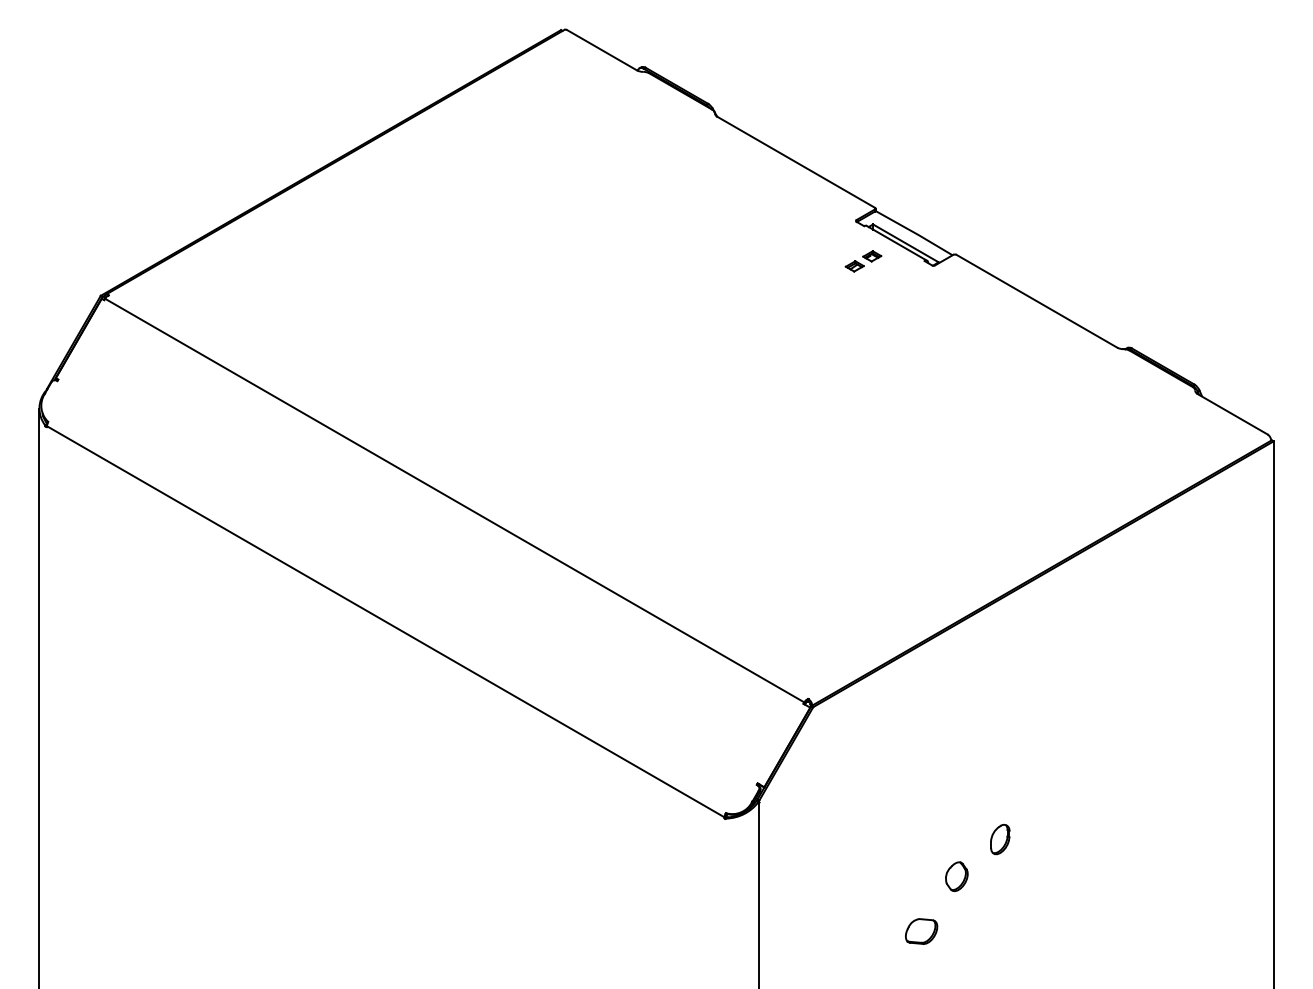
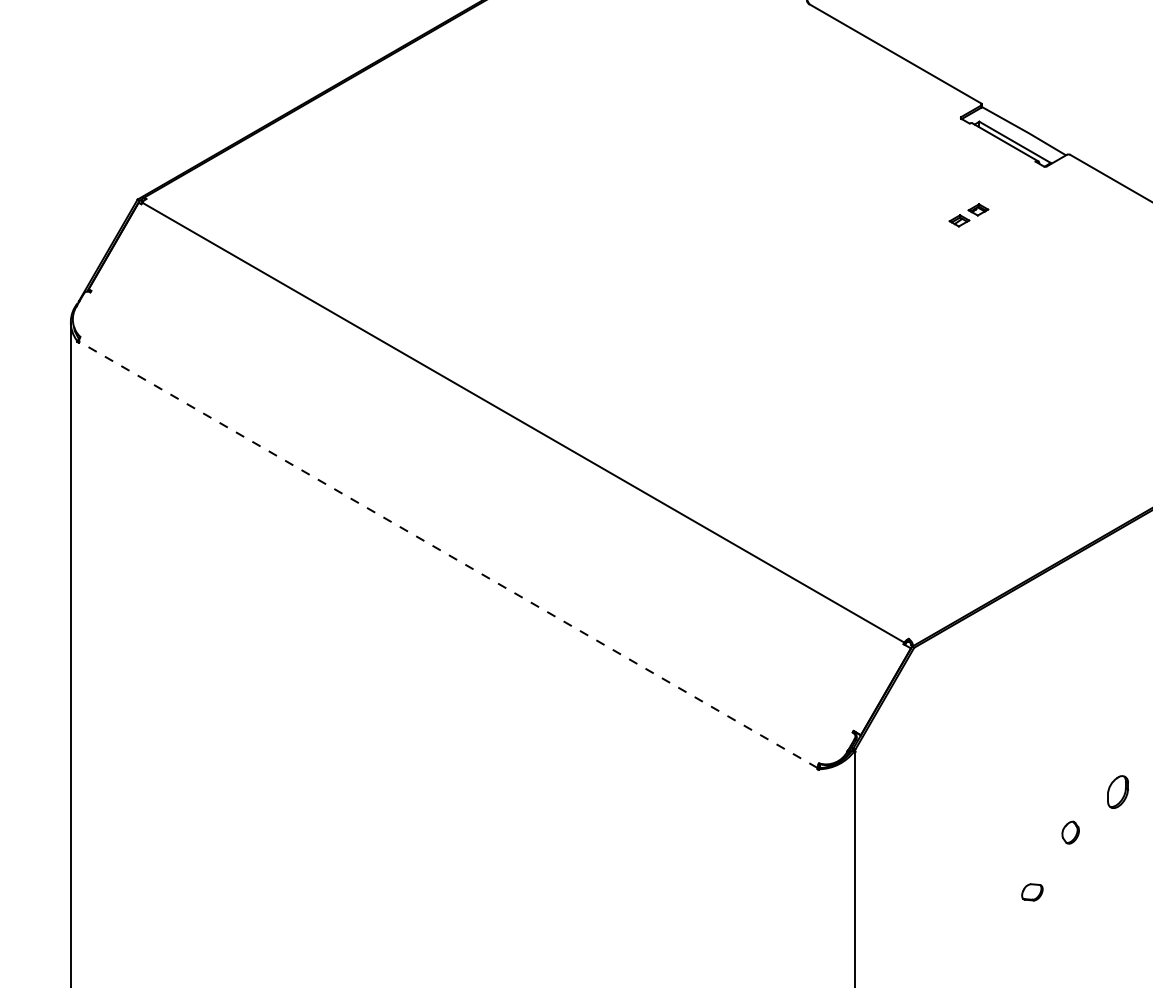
part: (863, 261) -> (968, 215), moved
line: (385, 621) -> (447, 554), solid -> dashed
part: (956, 876) -> (1070, 832), size x0.7
part: (921, 931) -> (1032, 892), size x0.6

